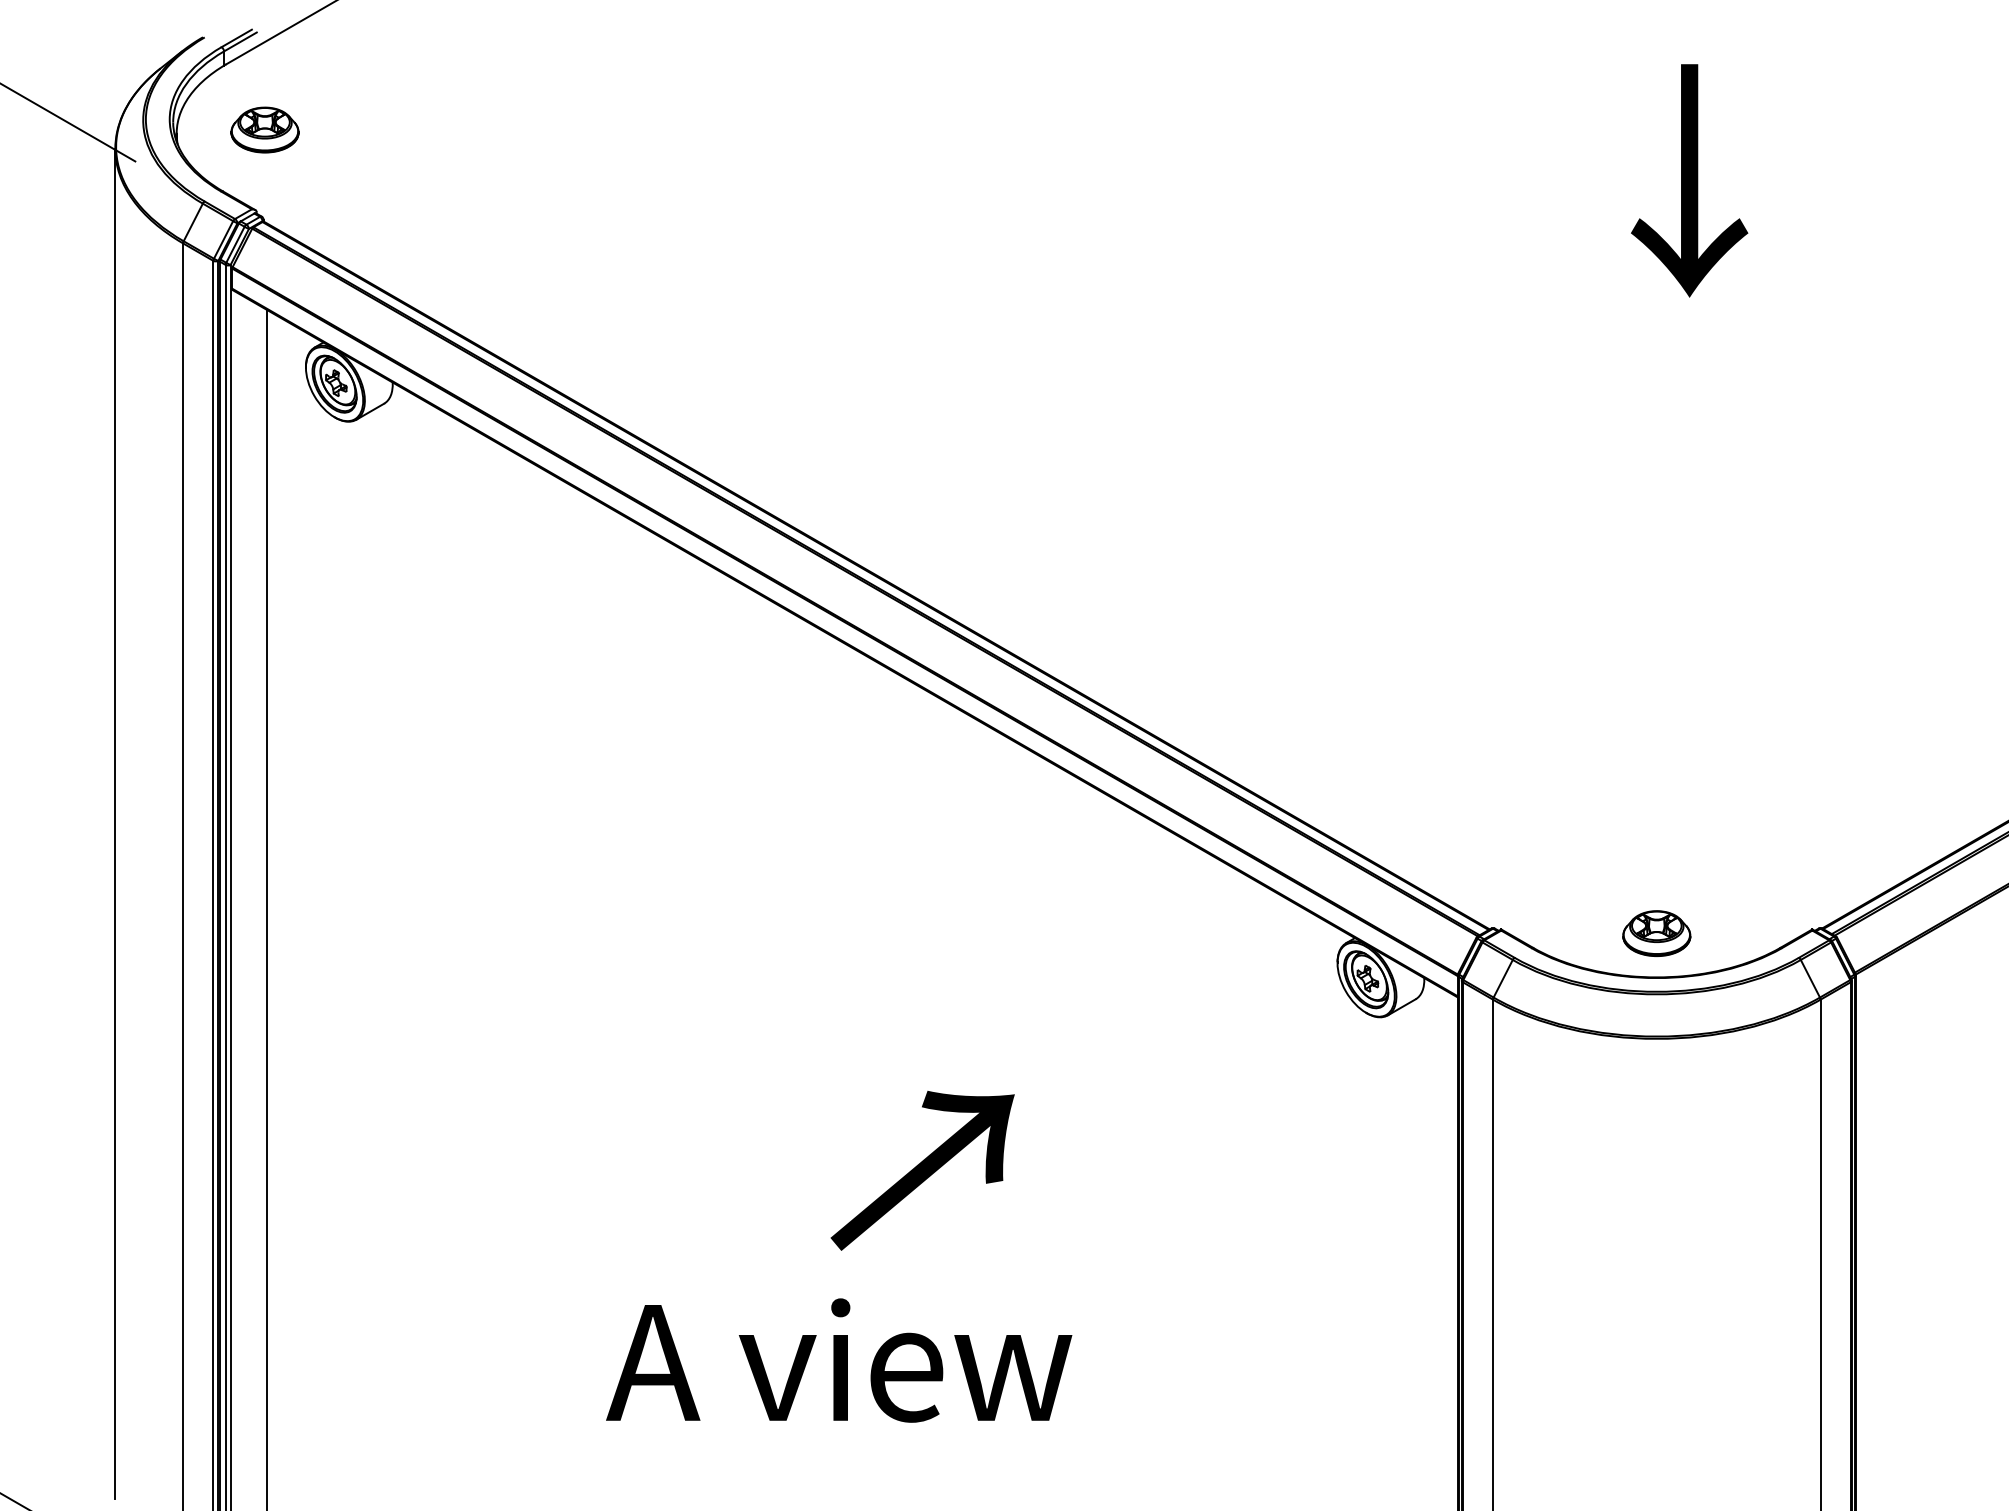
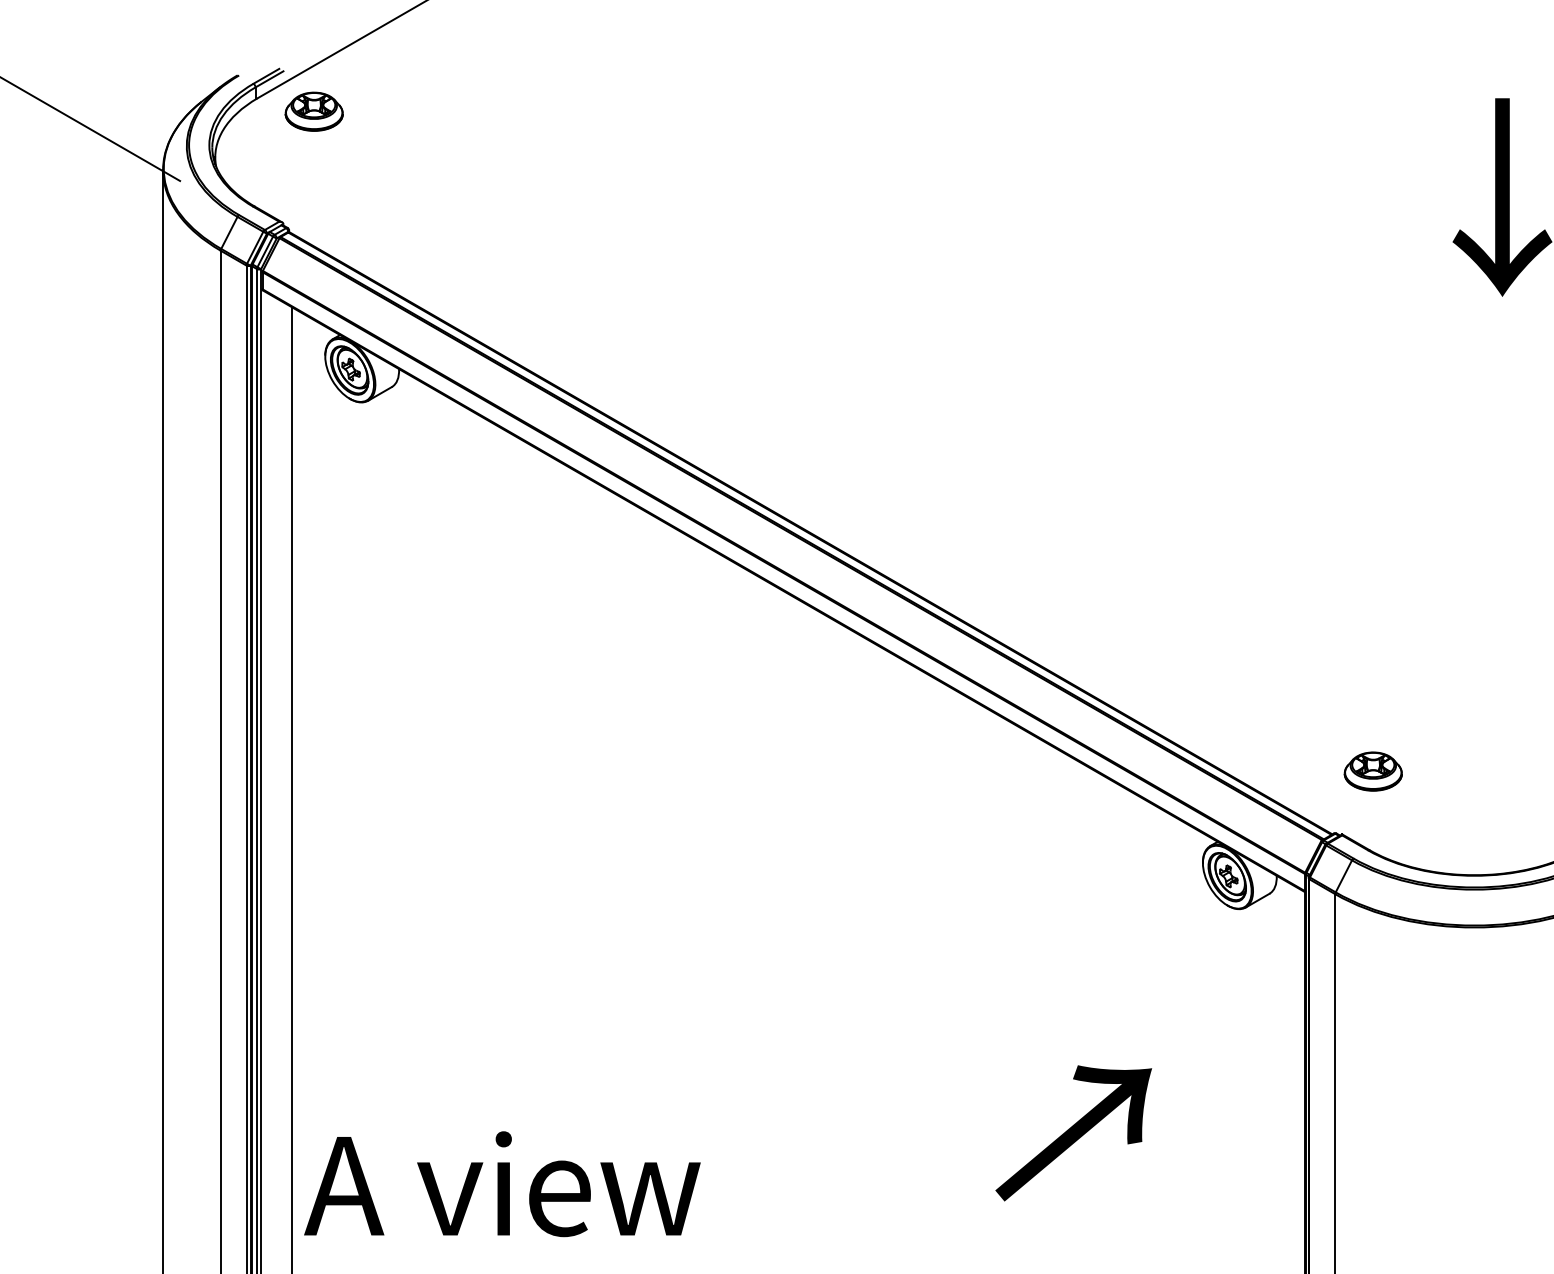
part: (264, 129) -> (313, 111), moved
part: (1656, 933) -> (1373, 771), moved
text: (922, 1170) -> (1073, 1133), moved
text: (839, 1360) -> (502, 1184), moved

